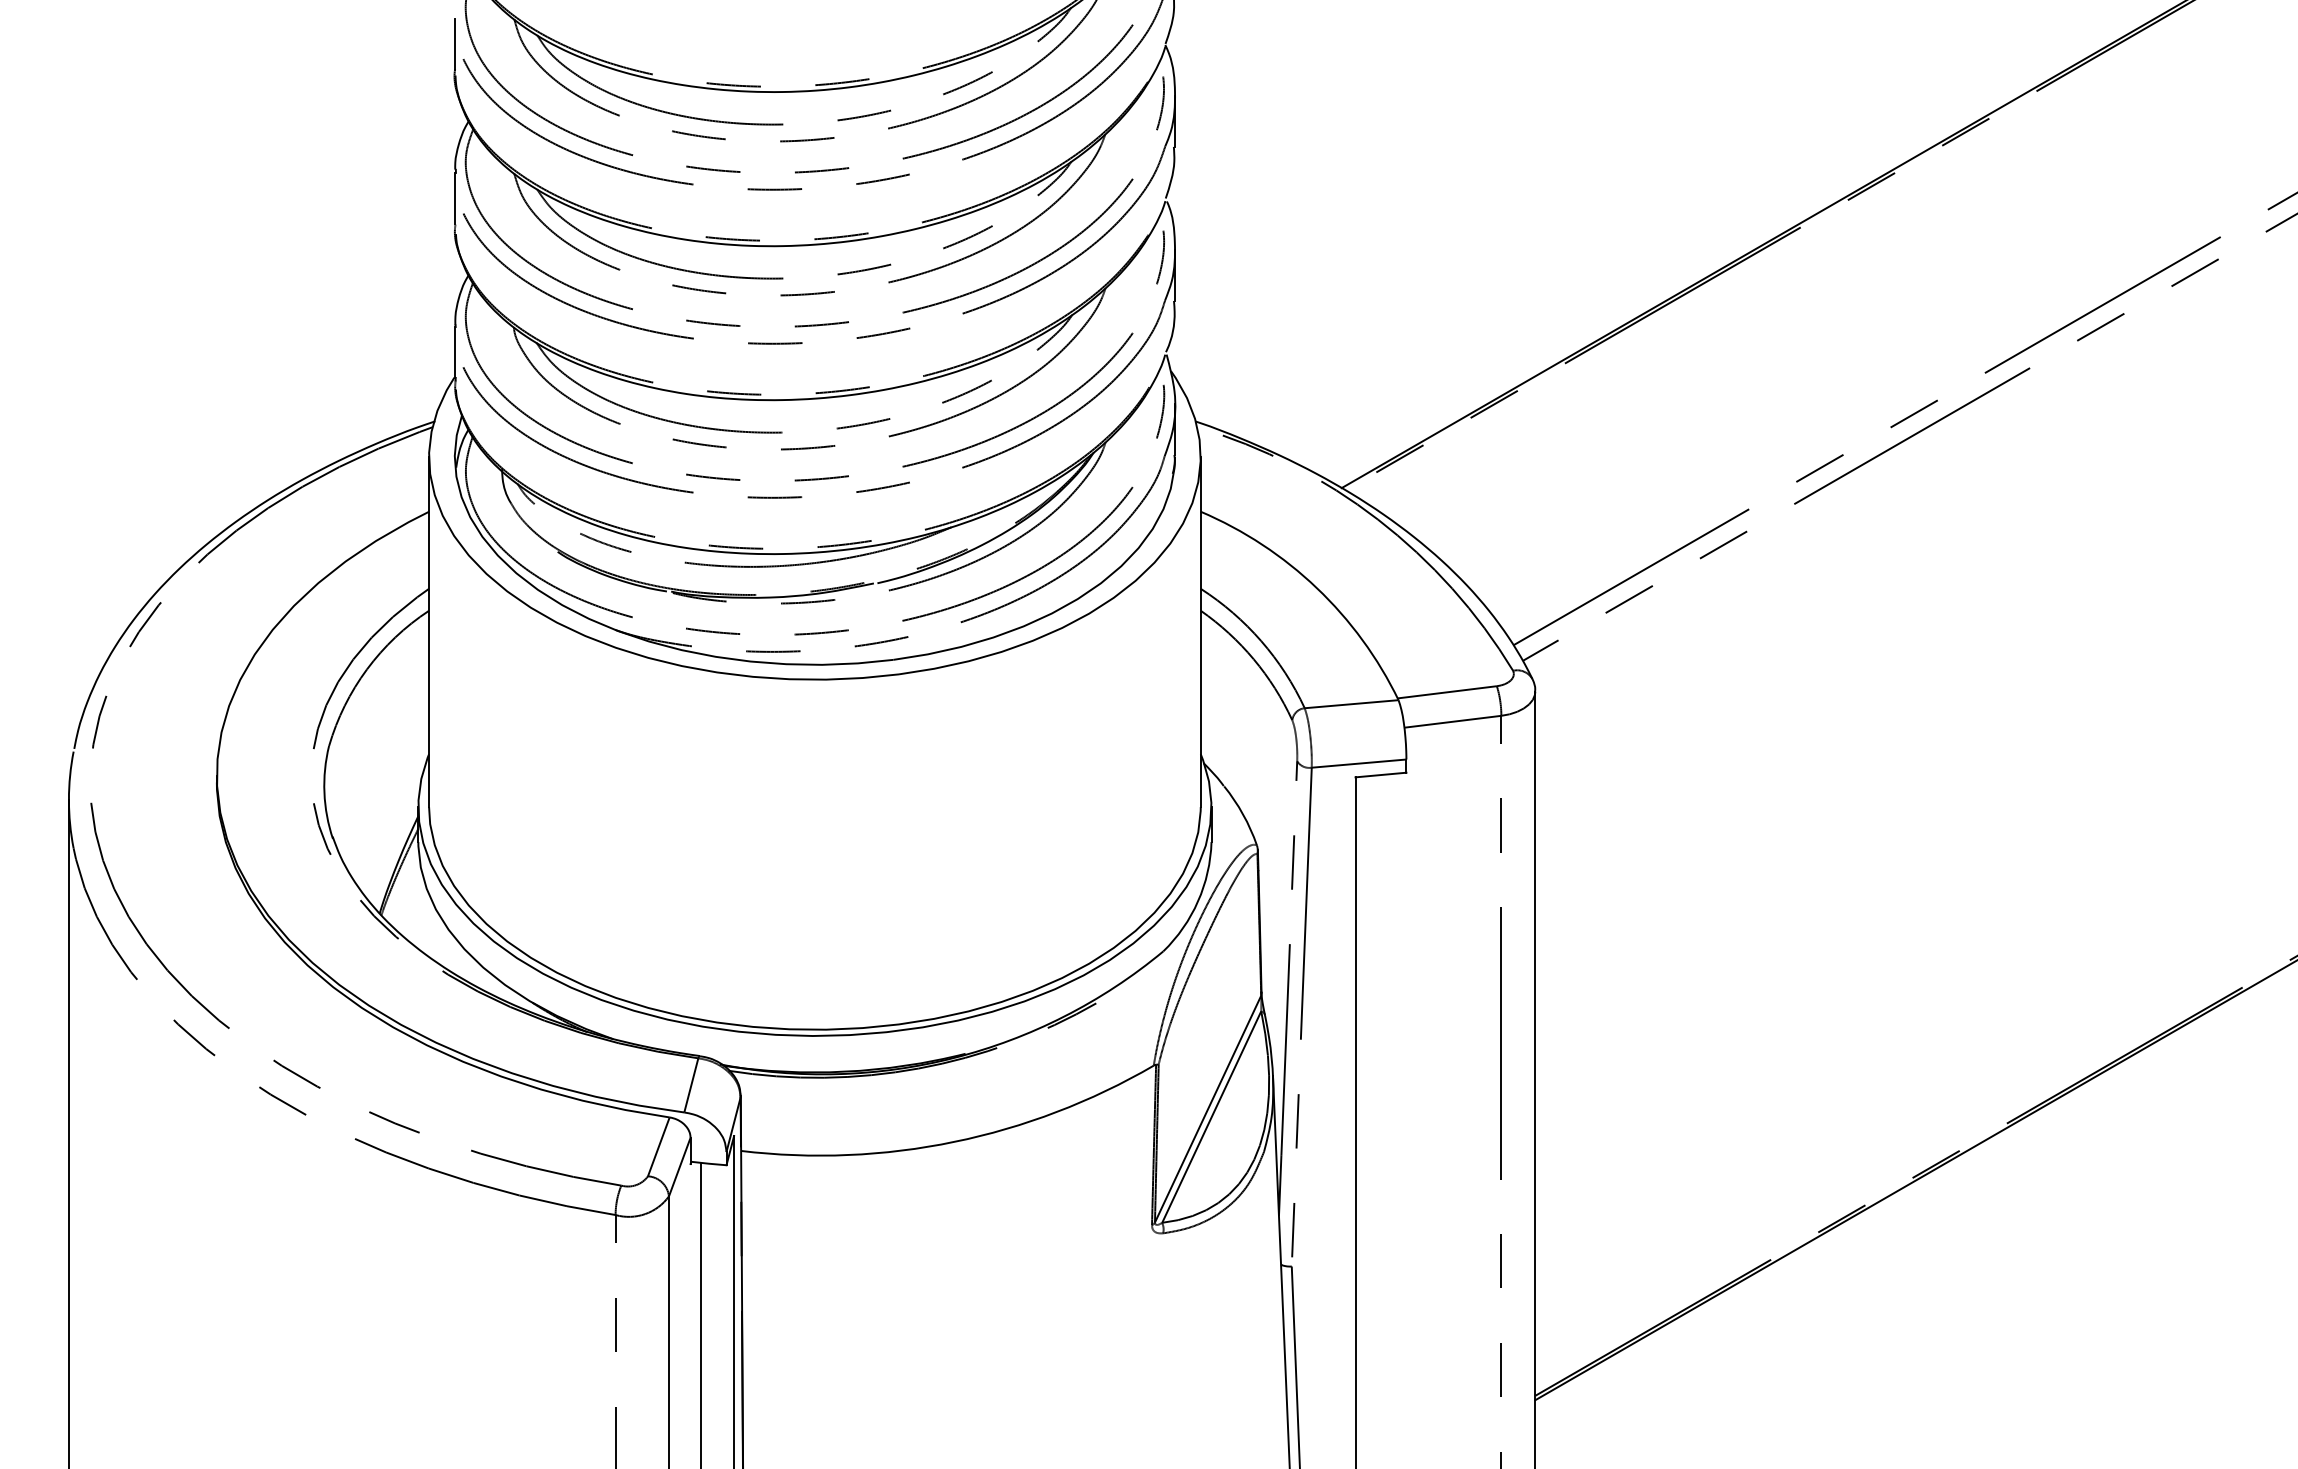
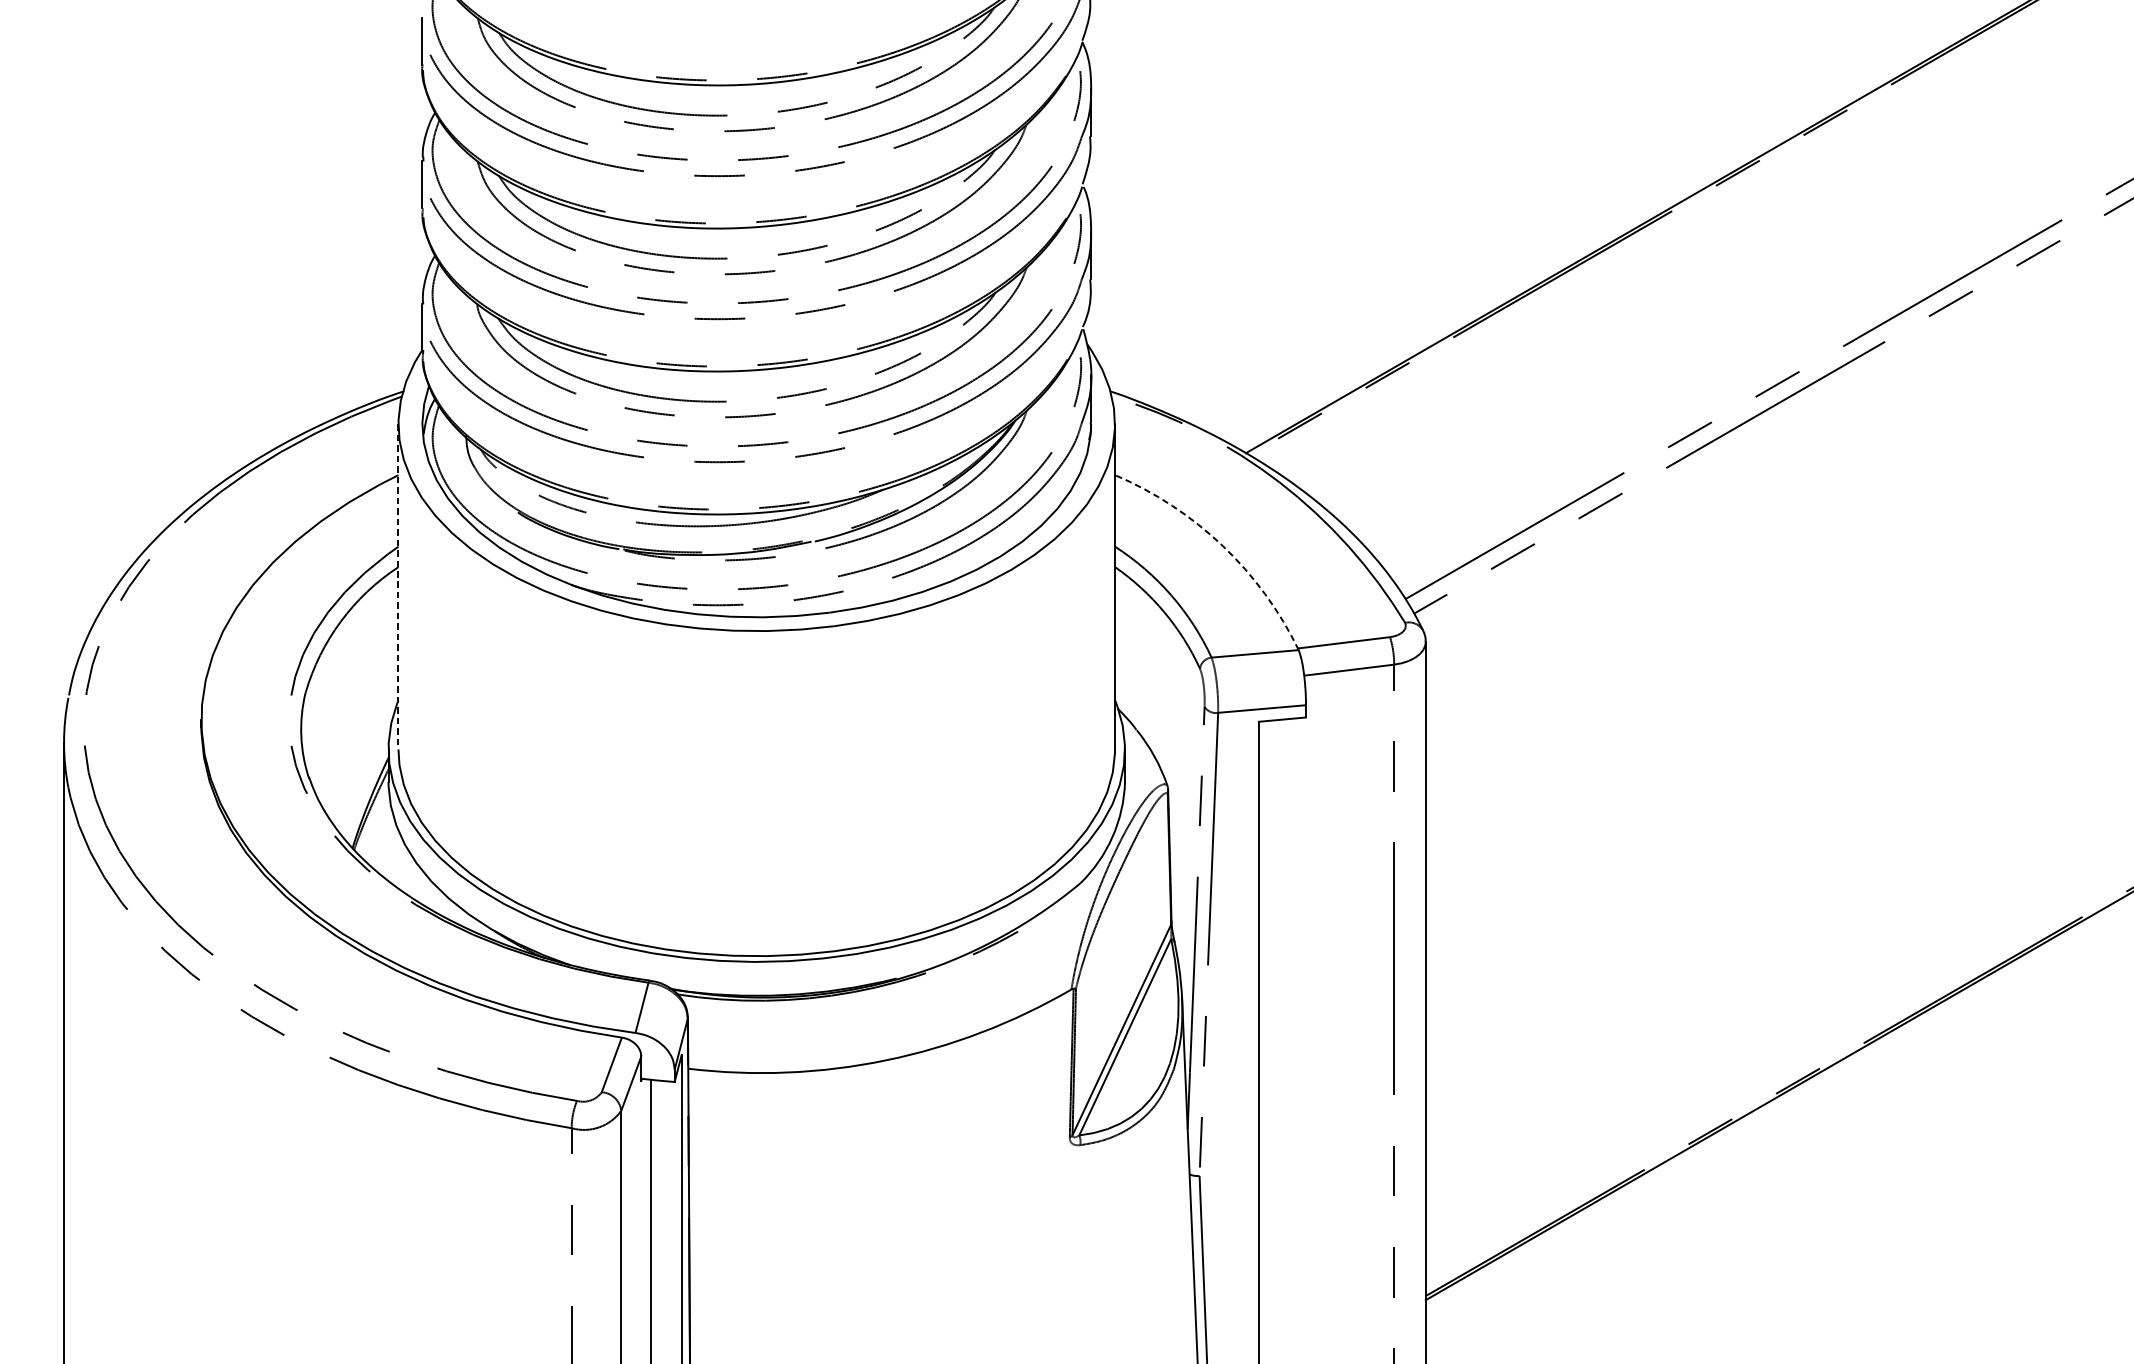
arc: (1316, 588) -> (1222, 546), solid -> dashed
line: (429, 632) -> (398, 587), solid -> dashed

